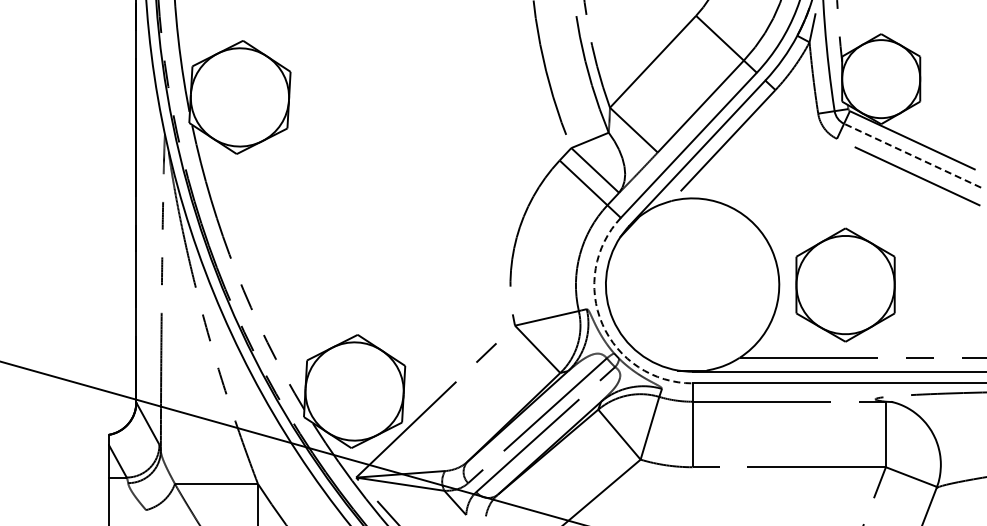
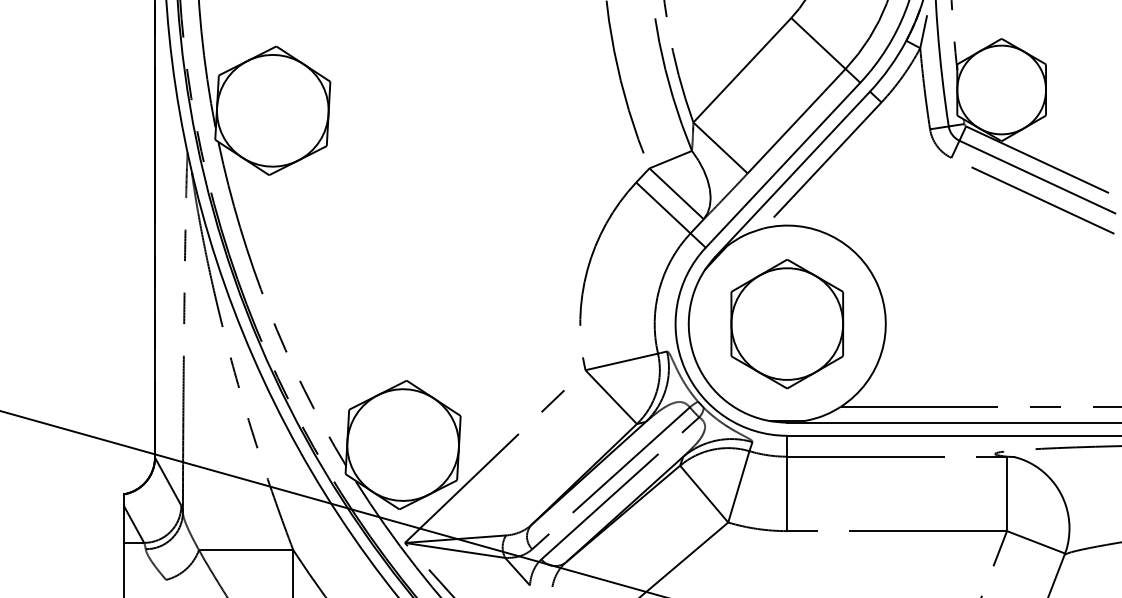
line: (912, 155) -> (1037, 176), dashed -> solid
part: (845, 284) -> (787, 323), moved
arc: (602, 324) -> (684, 368), dashed -> solid

